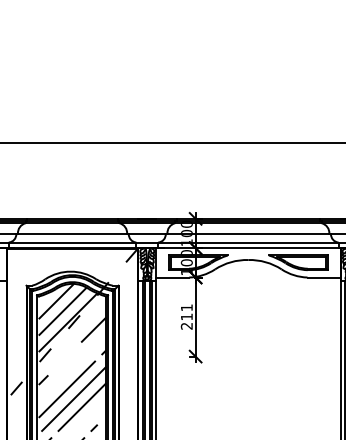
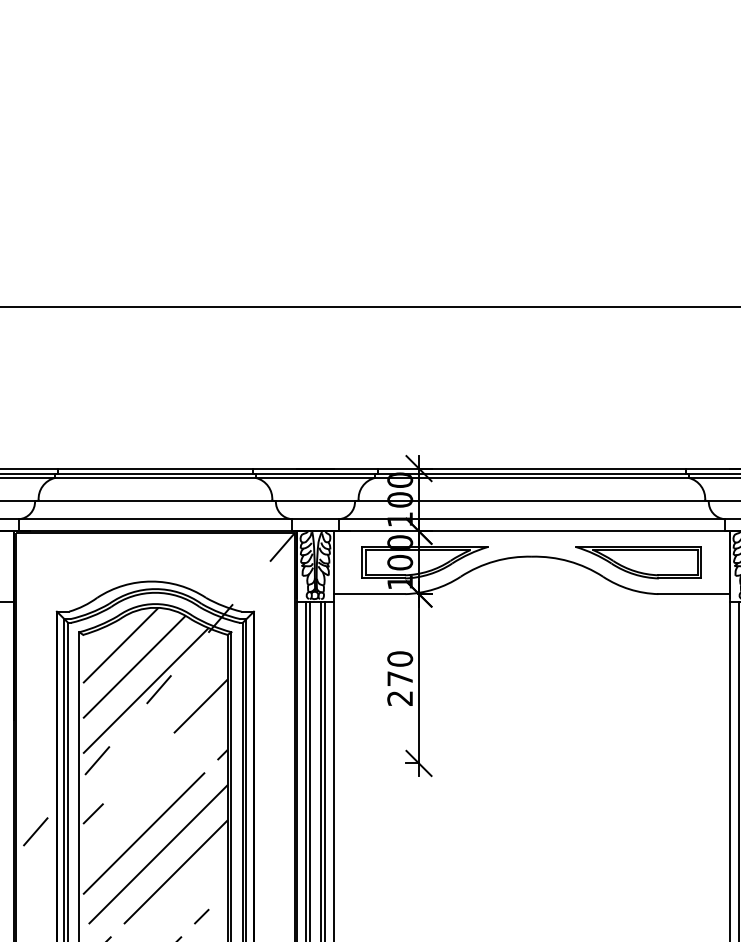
text: (186, 312) -> (399, 669), 211 -> 270

